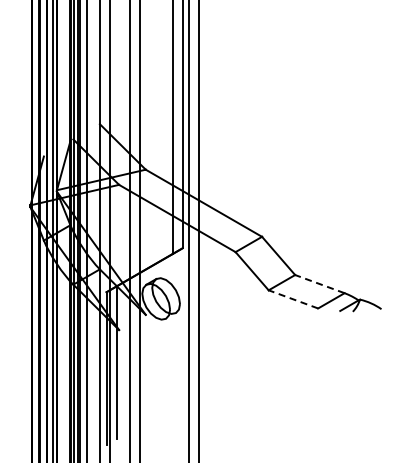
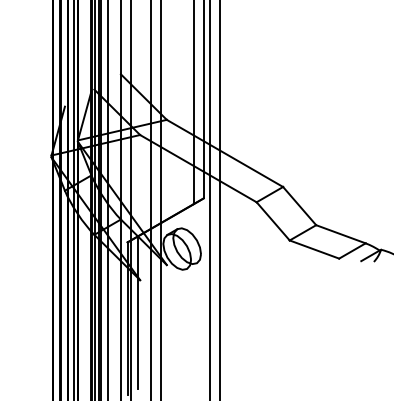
line: (319, 283) -> (340, 233), dashed -> solid
line: (292, 299) -> (313, 249), dashed -> solid

